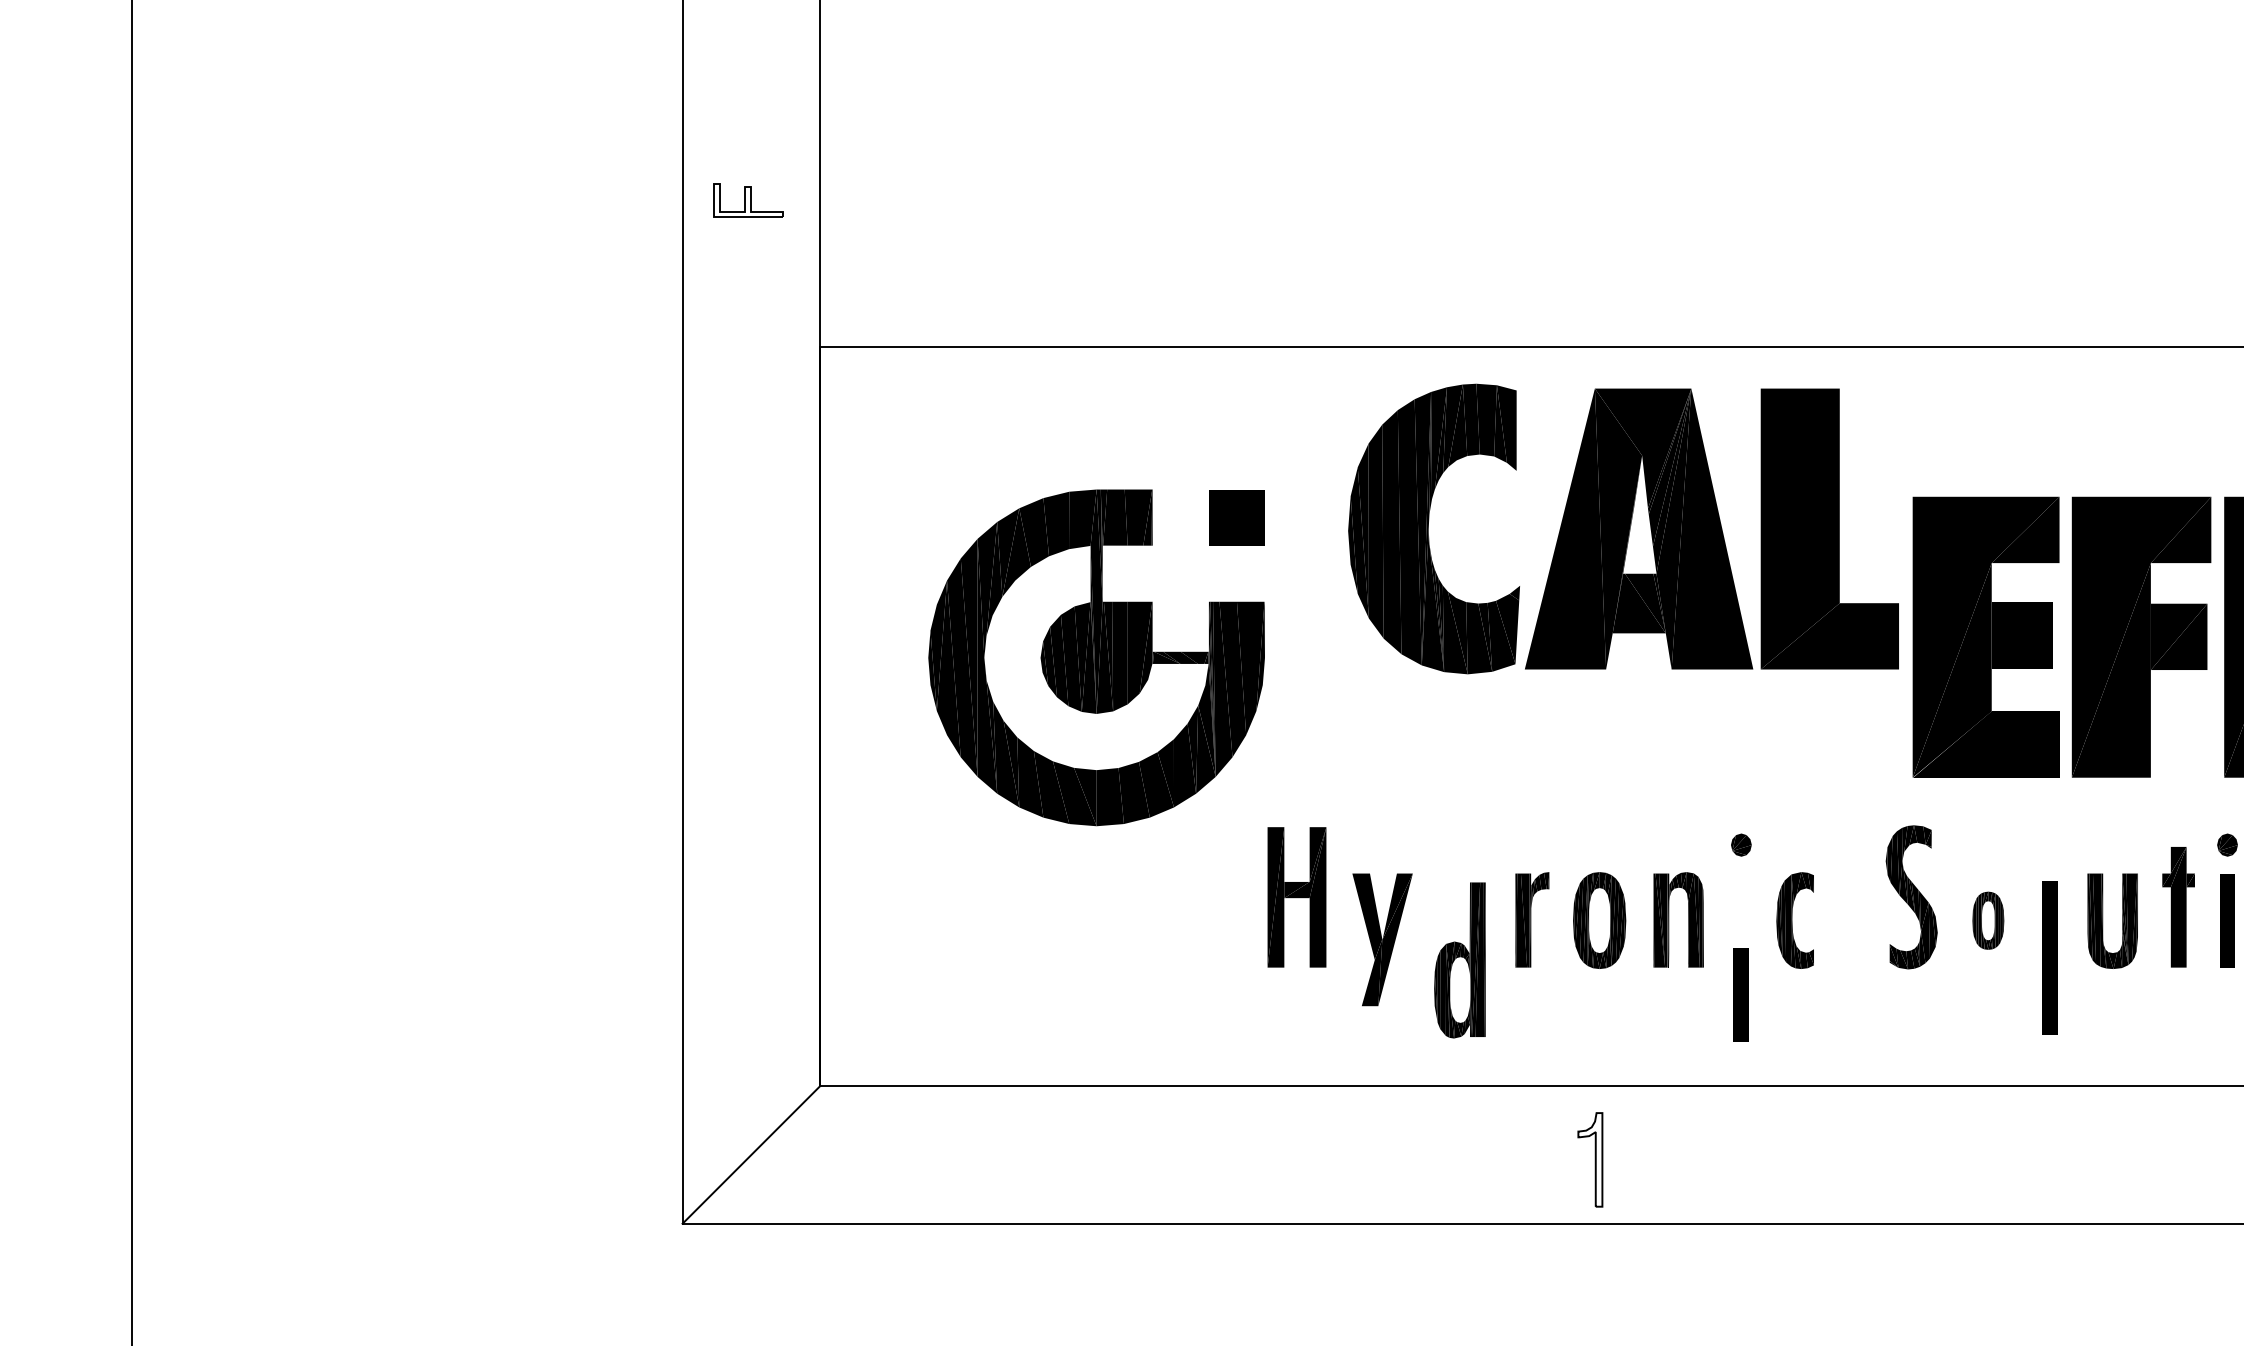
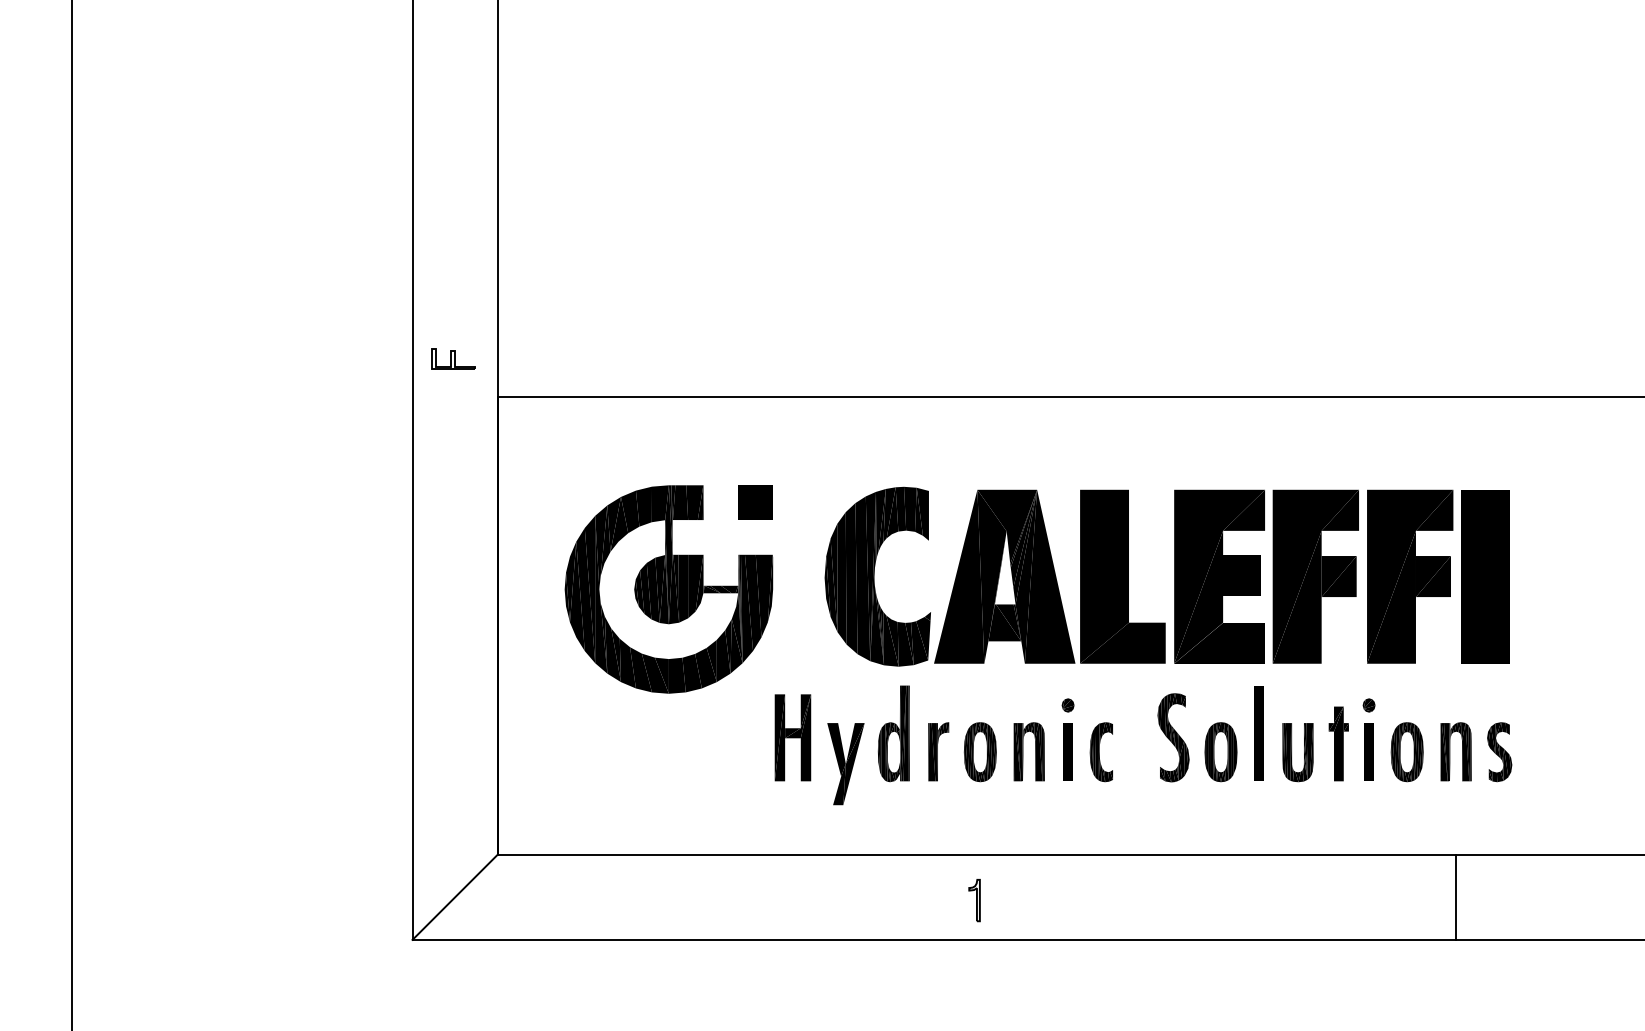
part: (748, 199) -> (453, 358), moved
part: (1622, 528) -> (994, 576), moved
part: (1987, 921) -> (1220, 752), size x1.67
part: (2048, 958) -> (1258, 733), moved
part: (1459, 959) -> (893, 733), moved
part: (1740, 993) -> (1067, 751), moved
part: (1590, 1160) -> (974, 900), size x0.71

